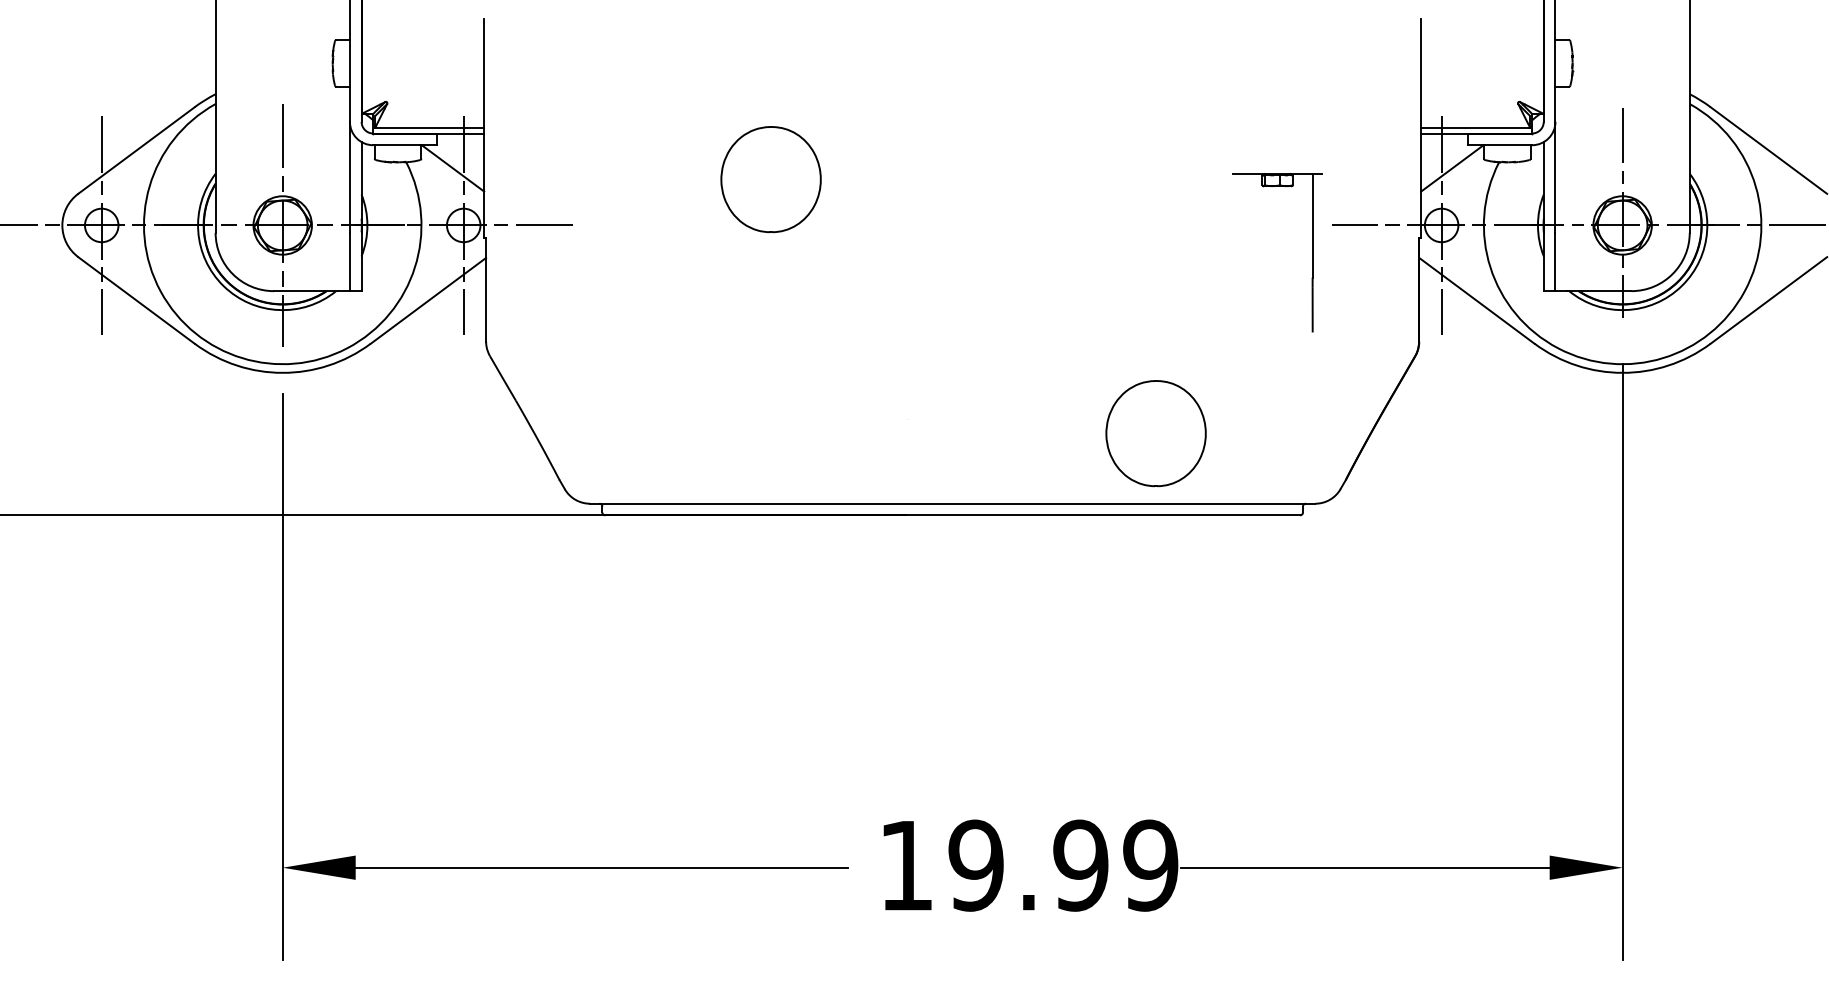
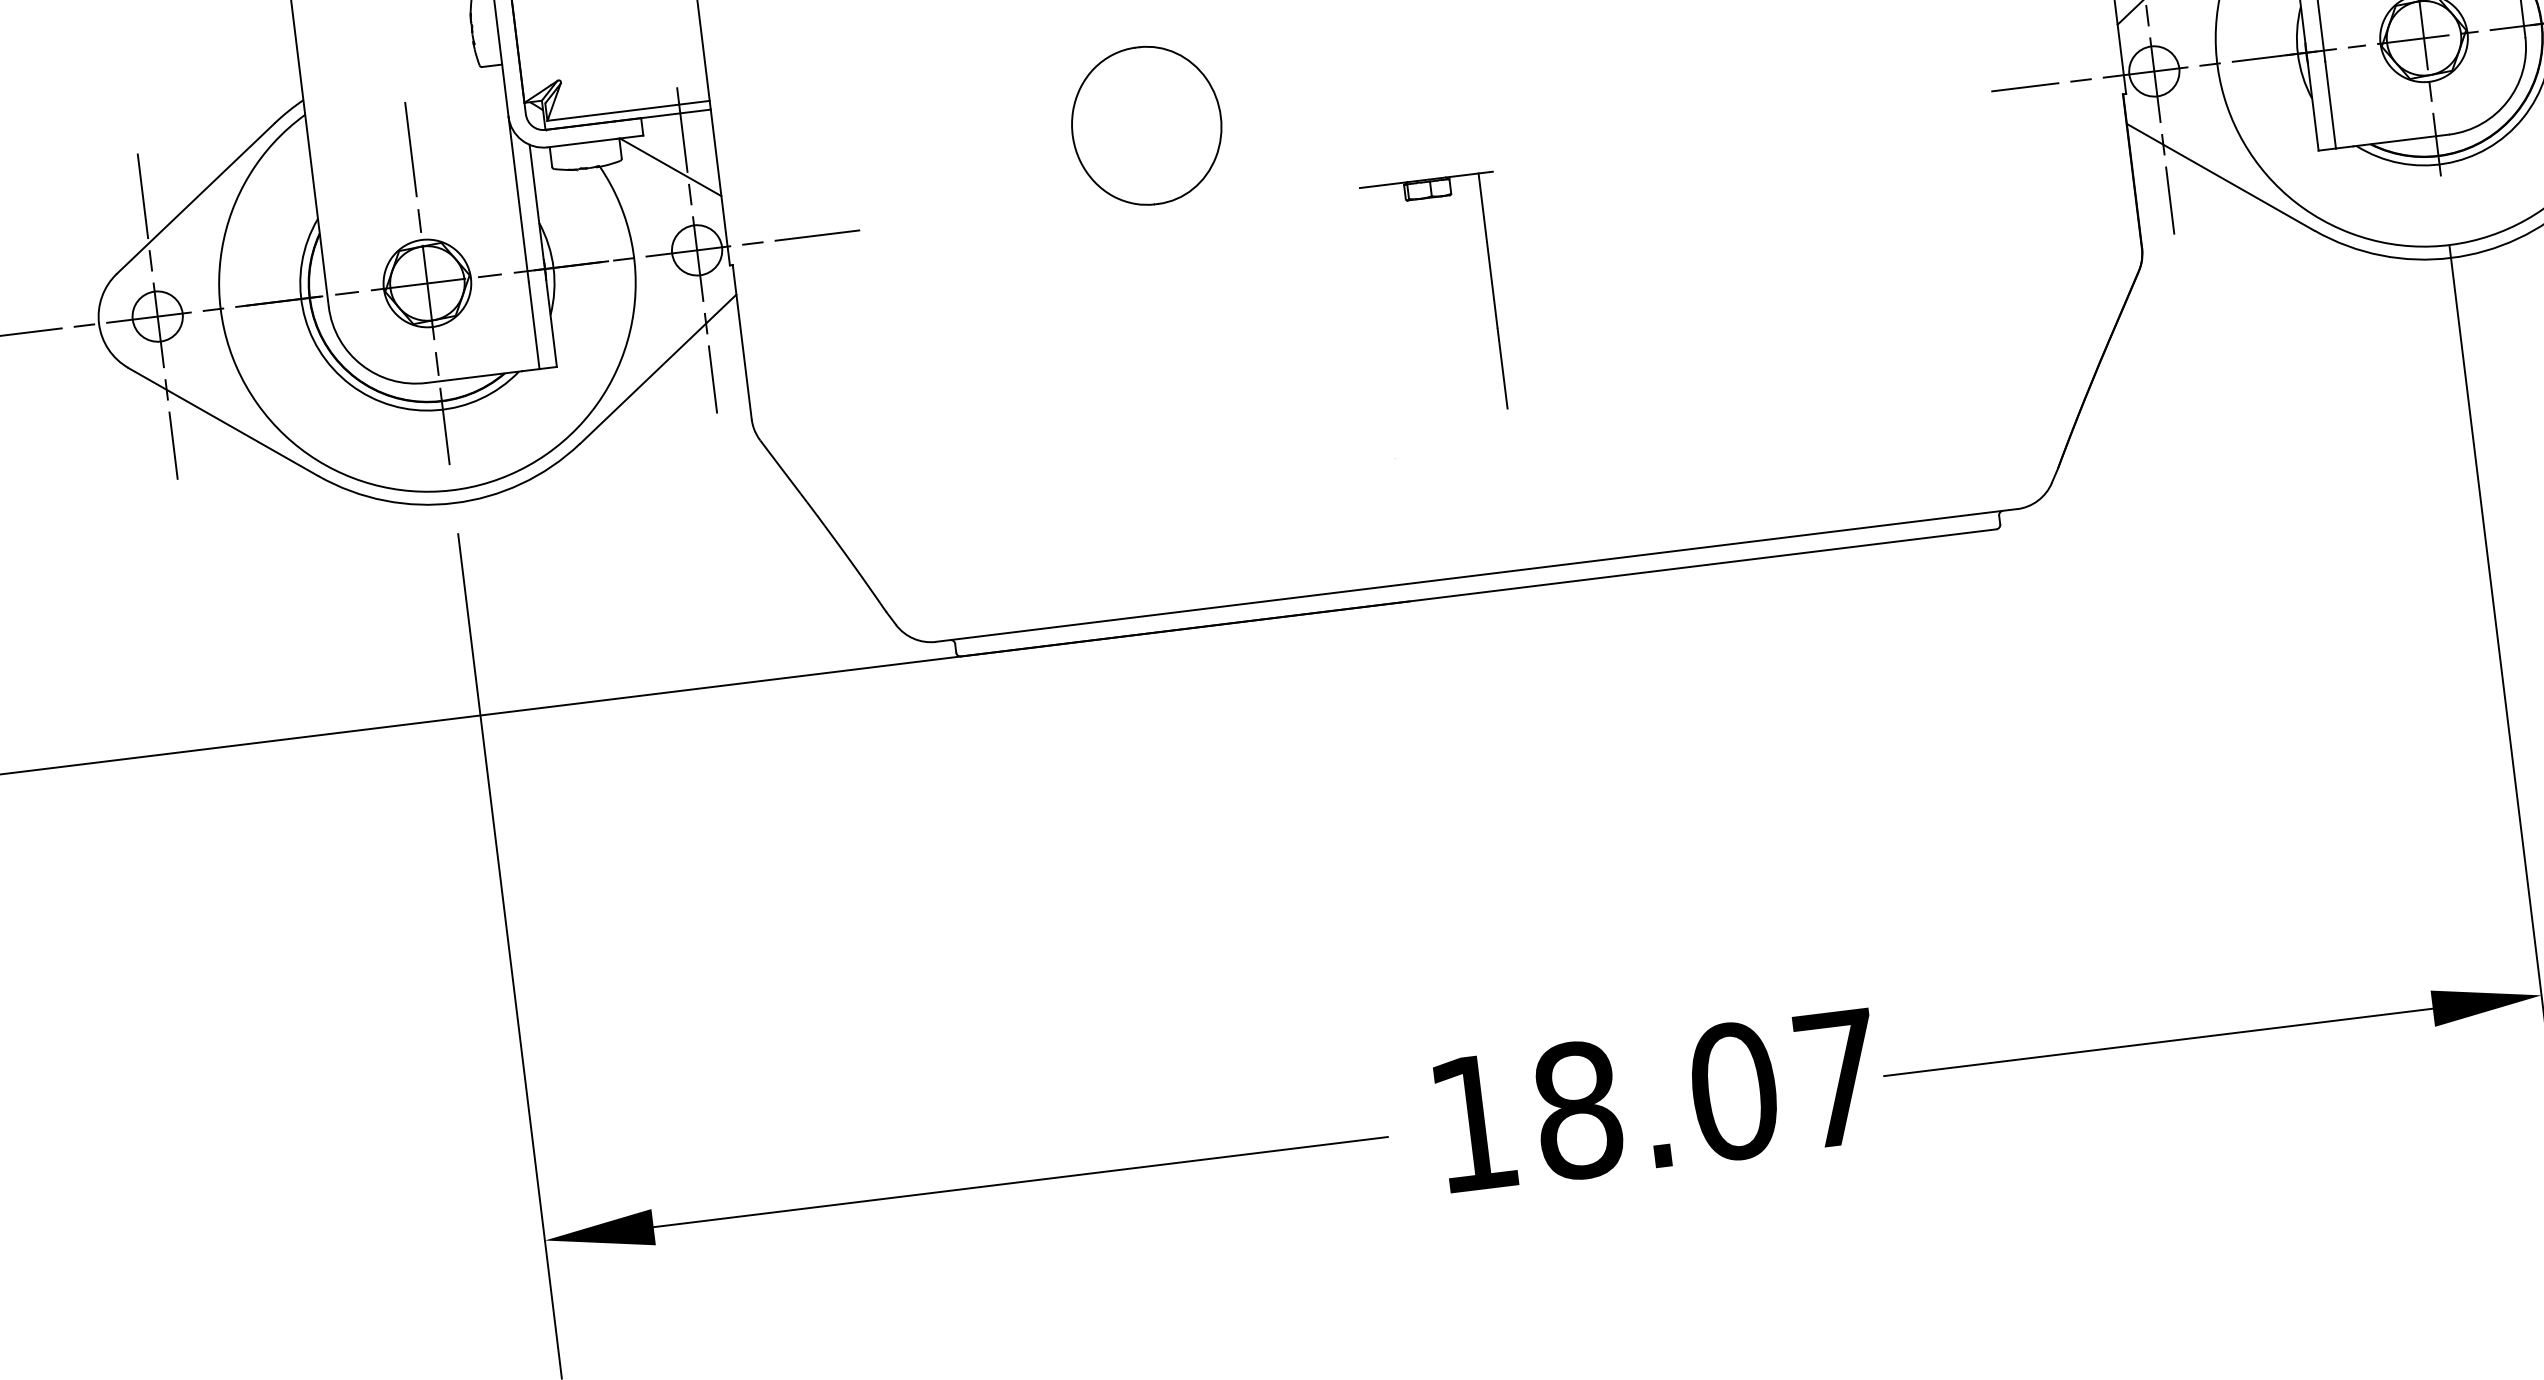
part: (1312, 252) -> (1492, 290), moved
part: (1155, 433) -> (1765, 433), removed
text: (1063, 865) -> (1707, 1094), 19.99 -> 18.07

